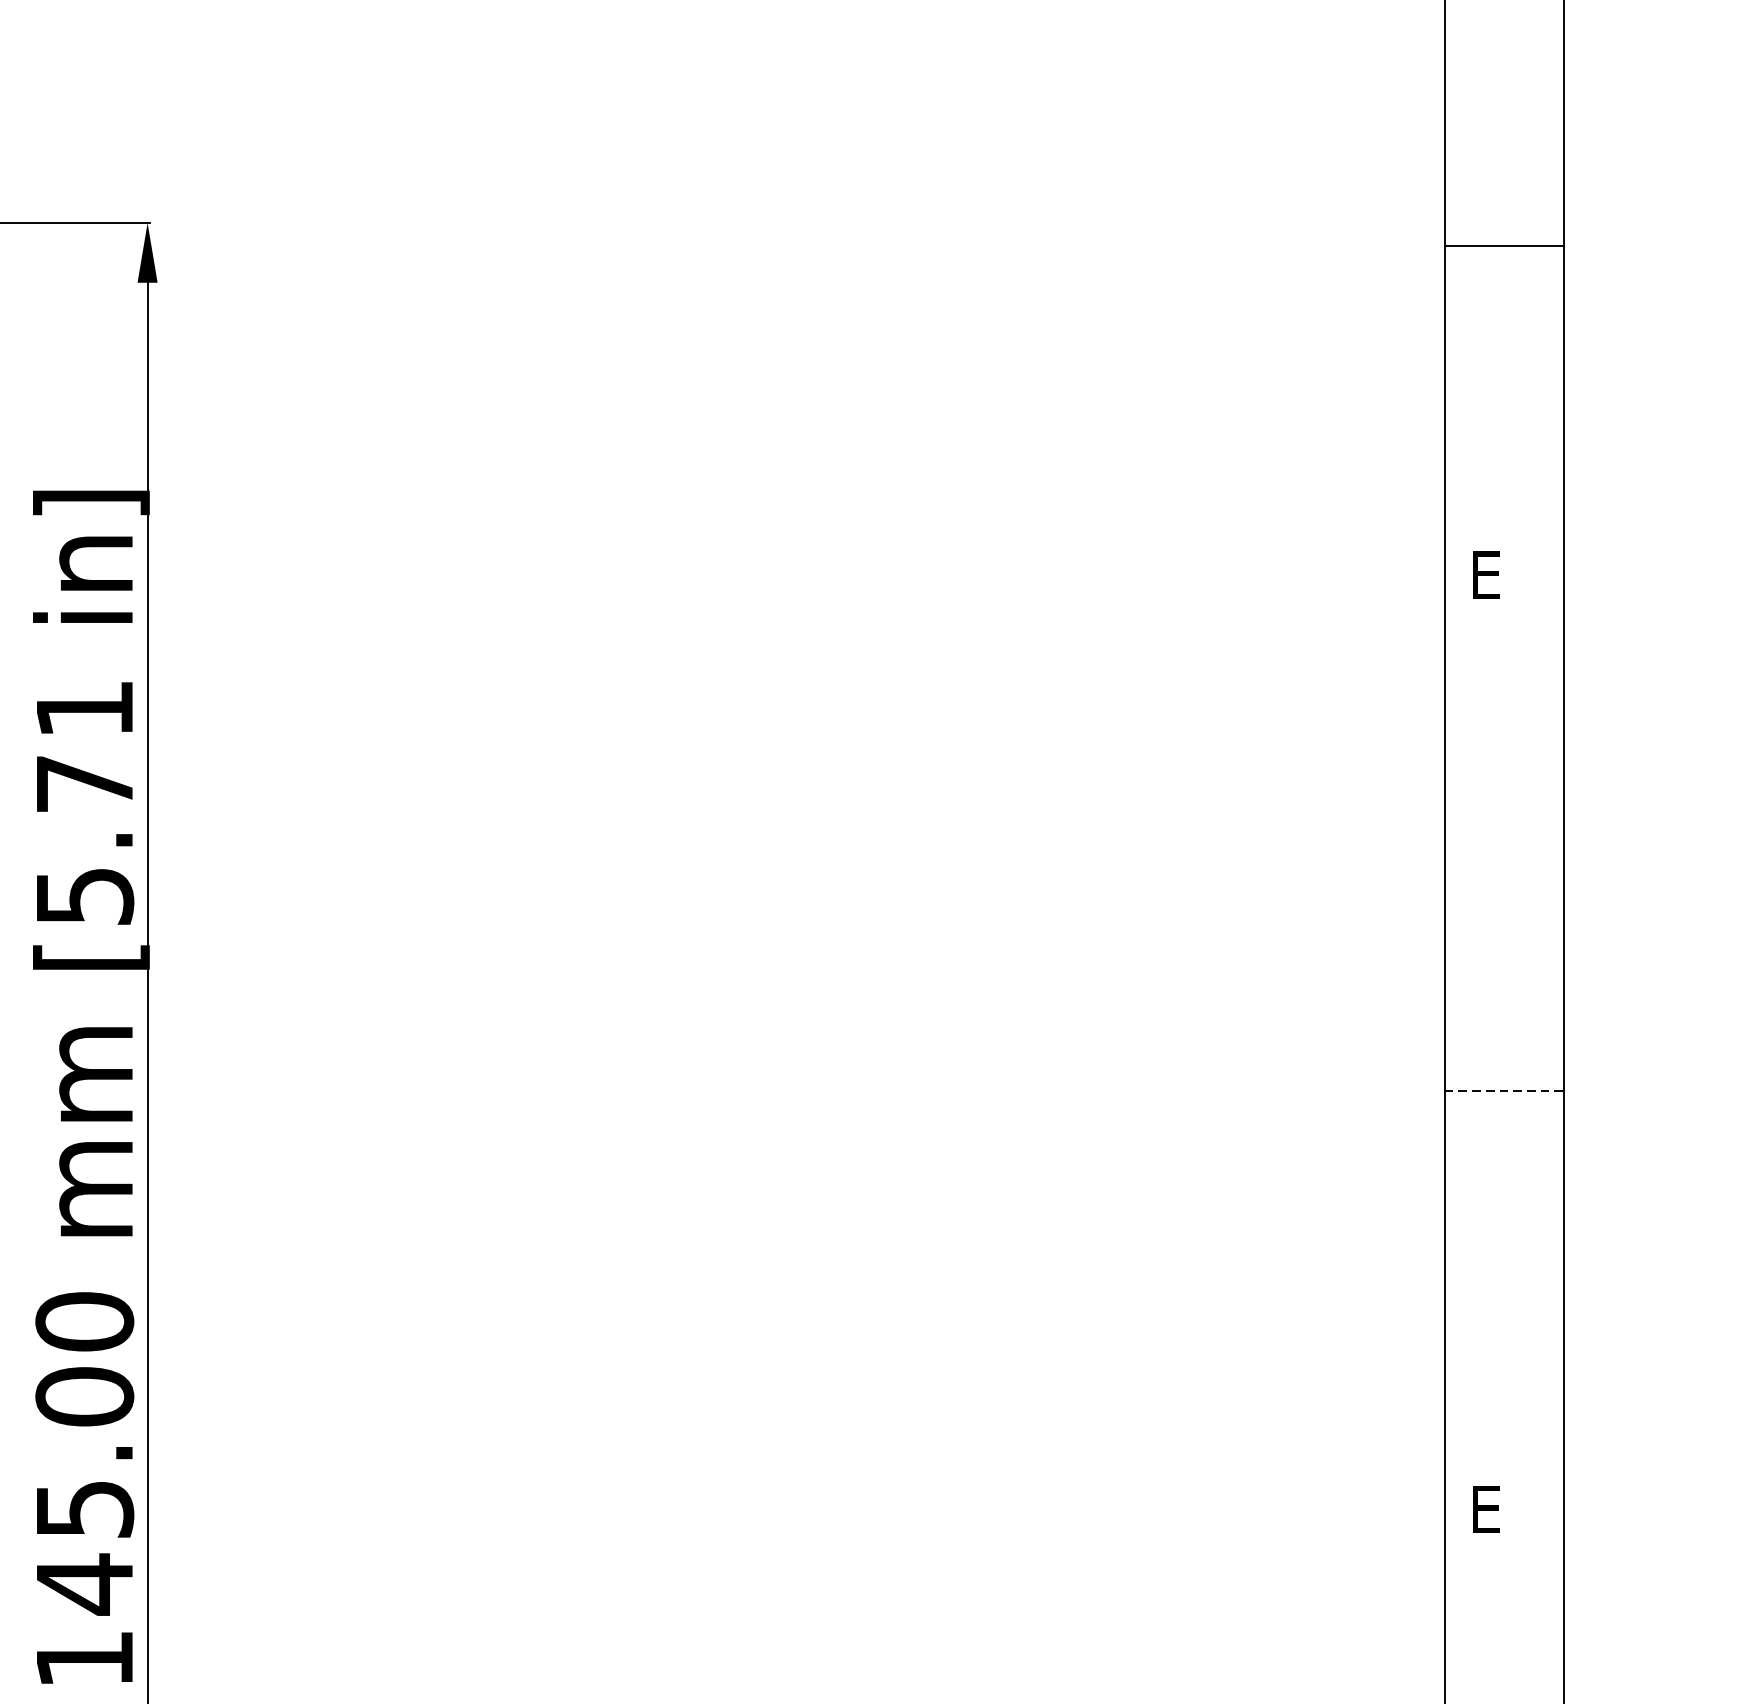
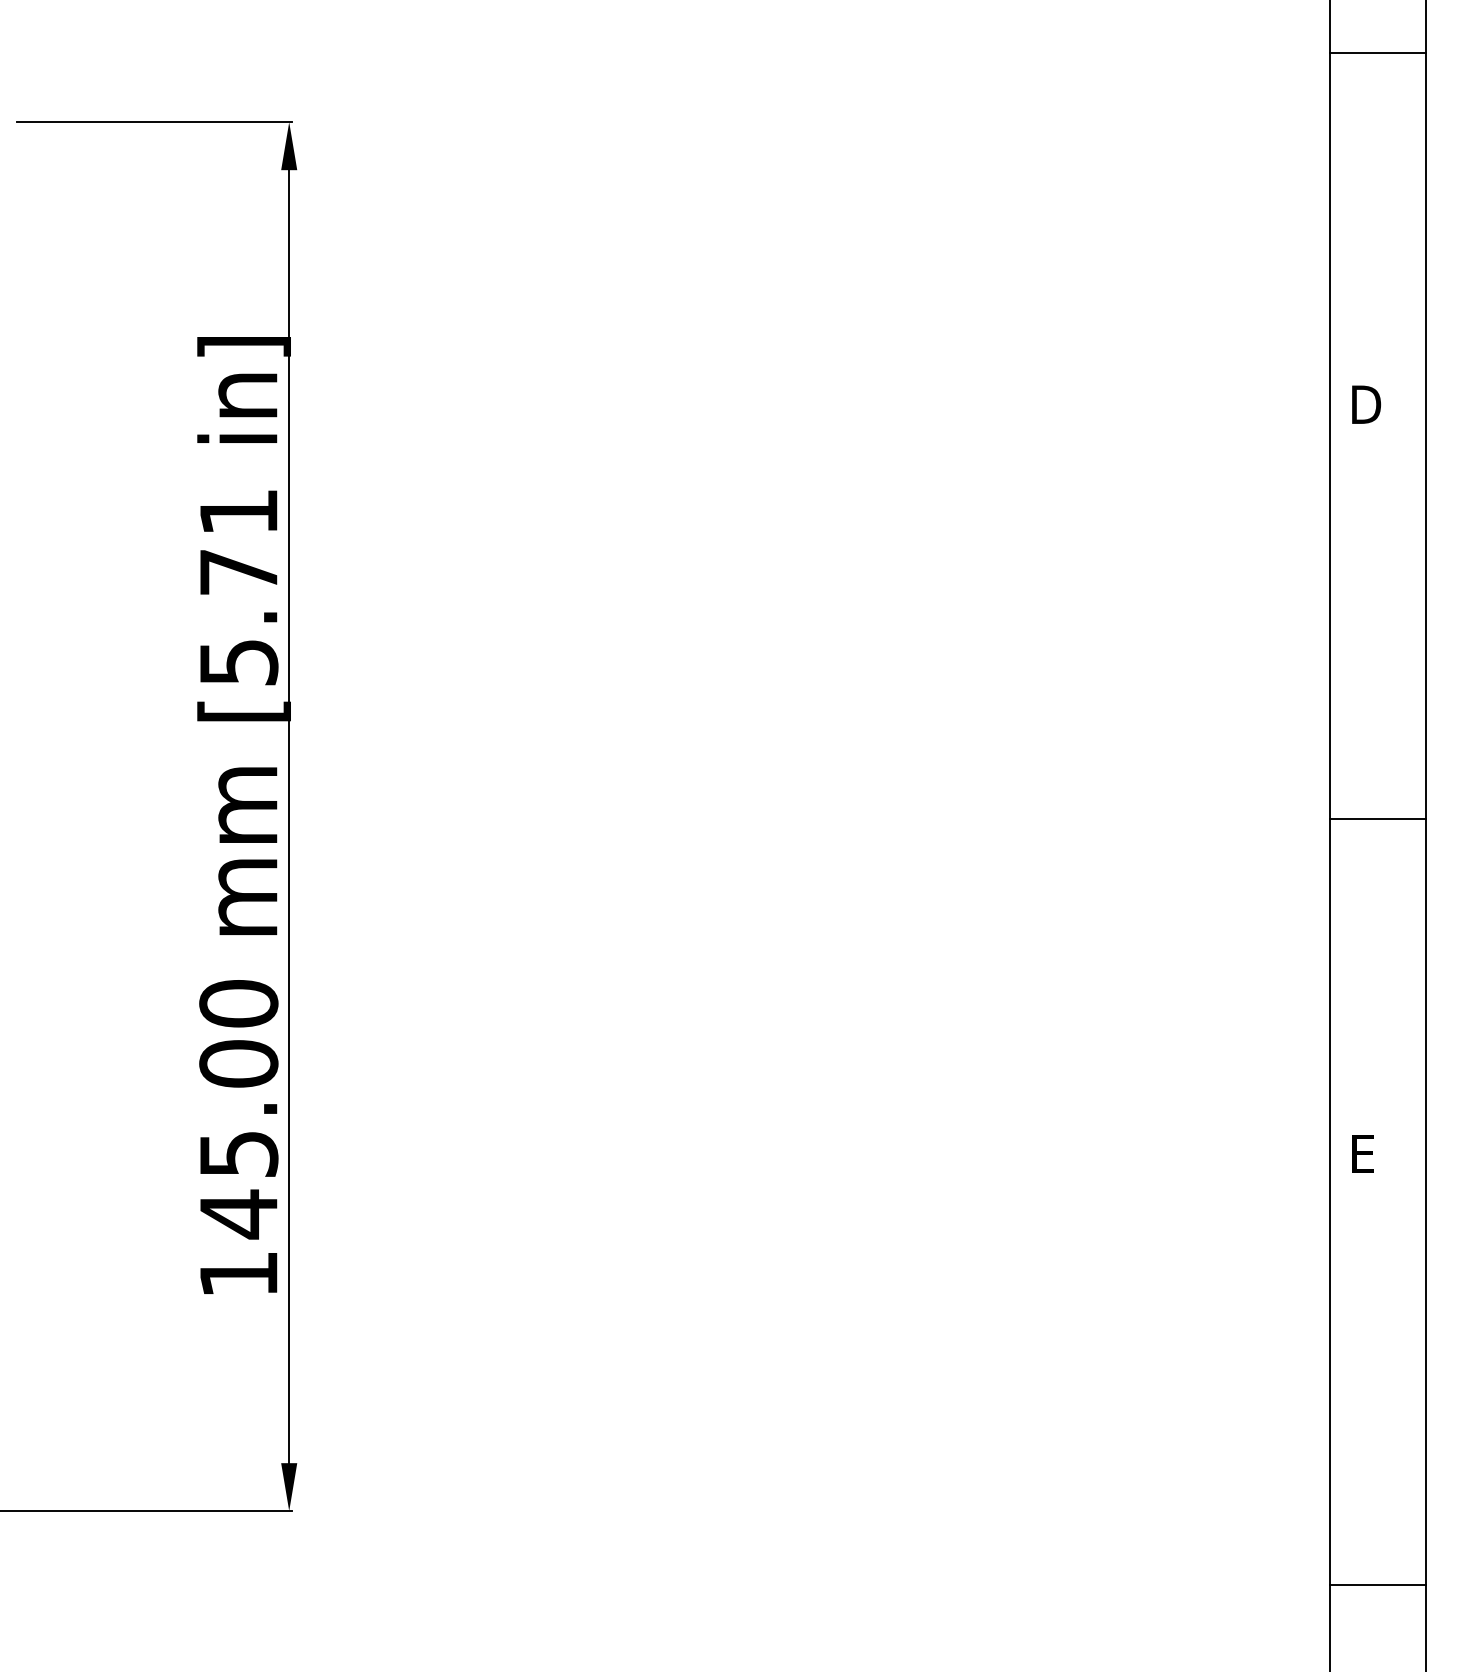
line: (1504, 245) -> (1377, 52), moved
text: (1490, 574) -> (1366, 404), E -> D
line: (1504, 1090) -> (1377, 818), dashed -> solid

